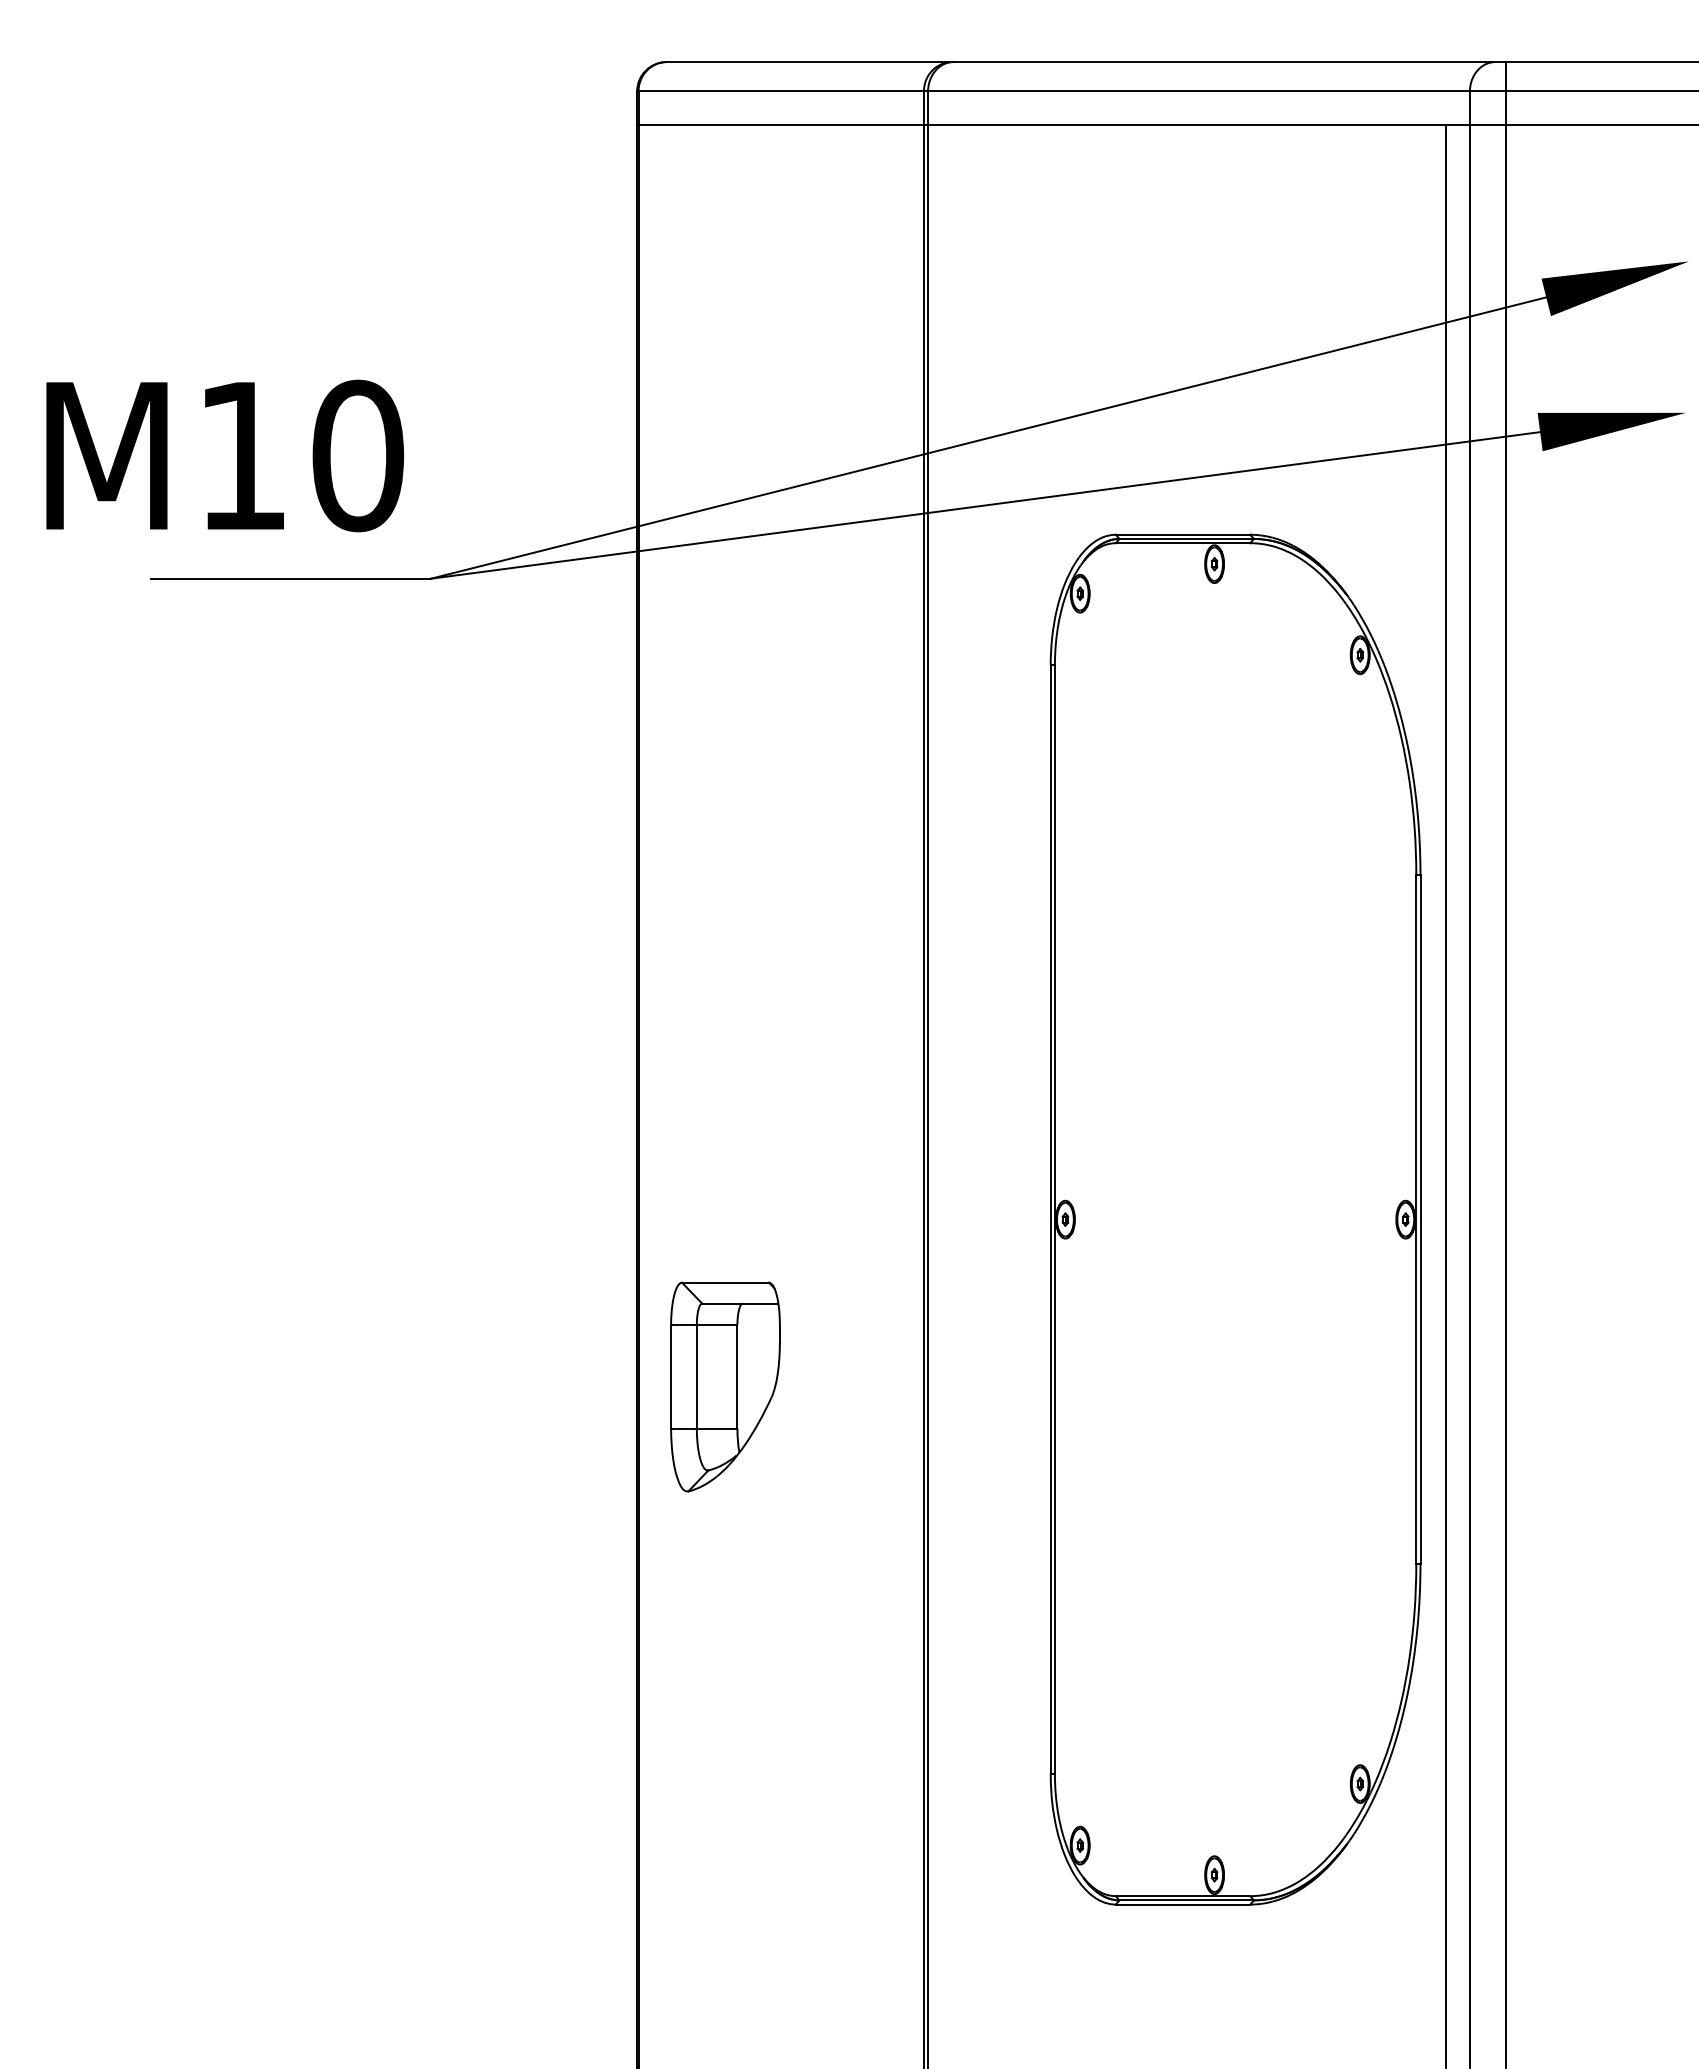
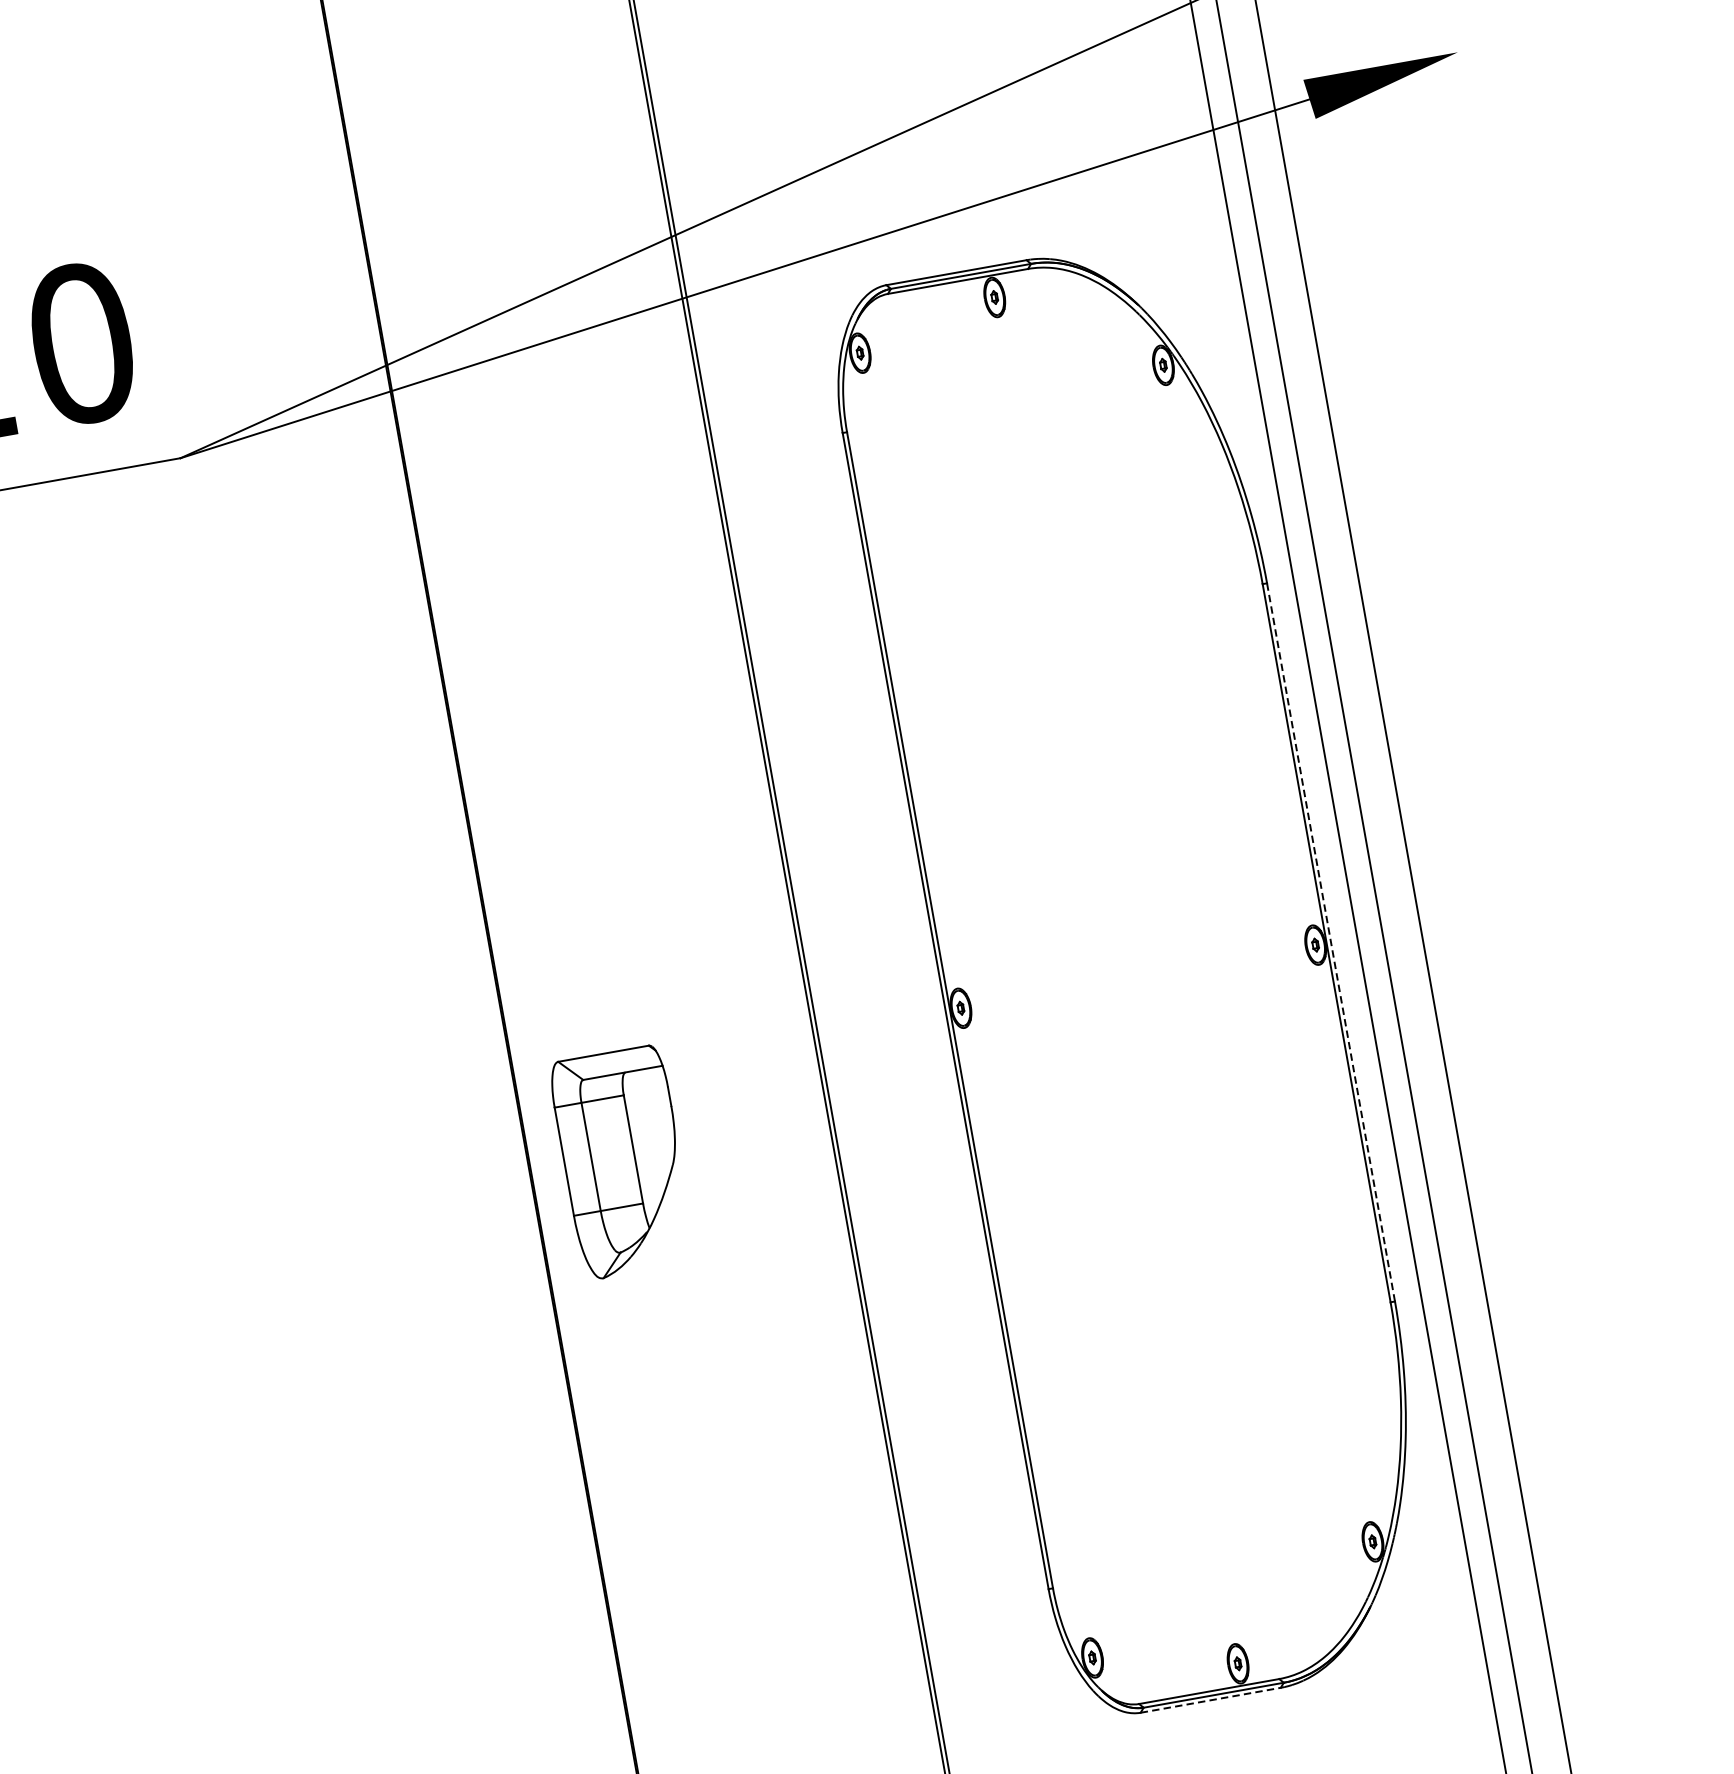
line: (1420, 1219) -> (1330, 942), solid -> dashed
part: (725, 1386) -> (622, 1161), moved
line: (1183, 1904) -> (1211, 1700), solid -> dashed

